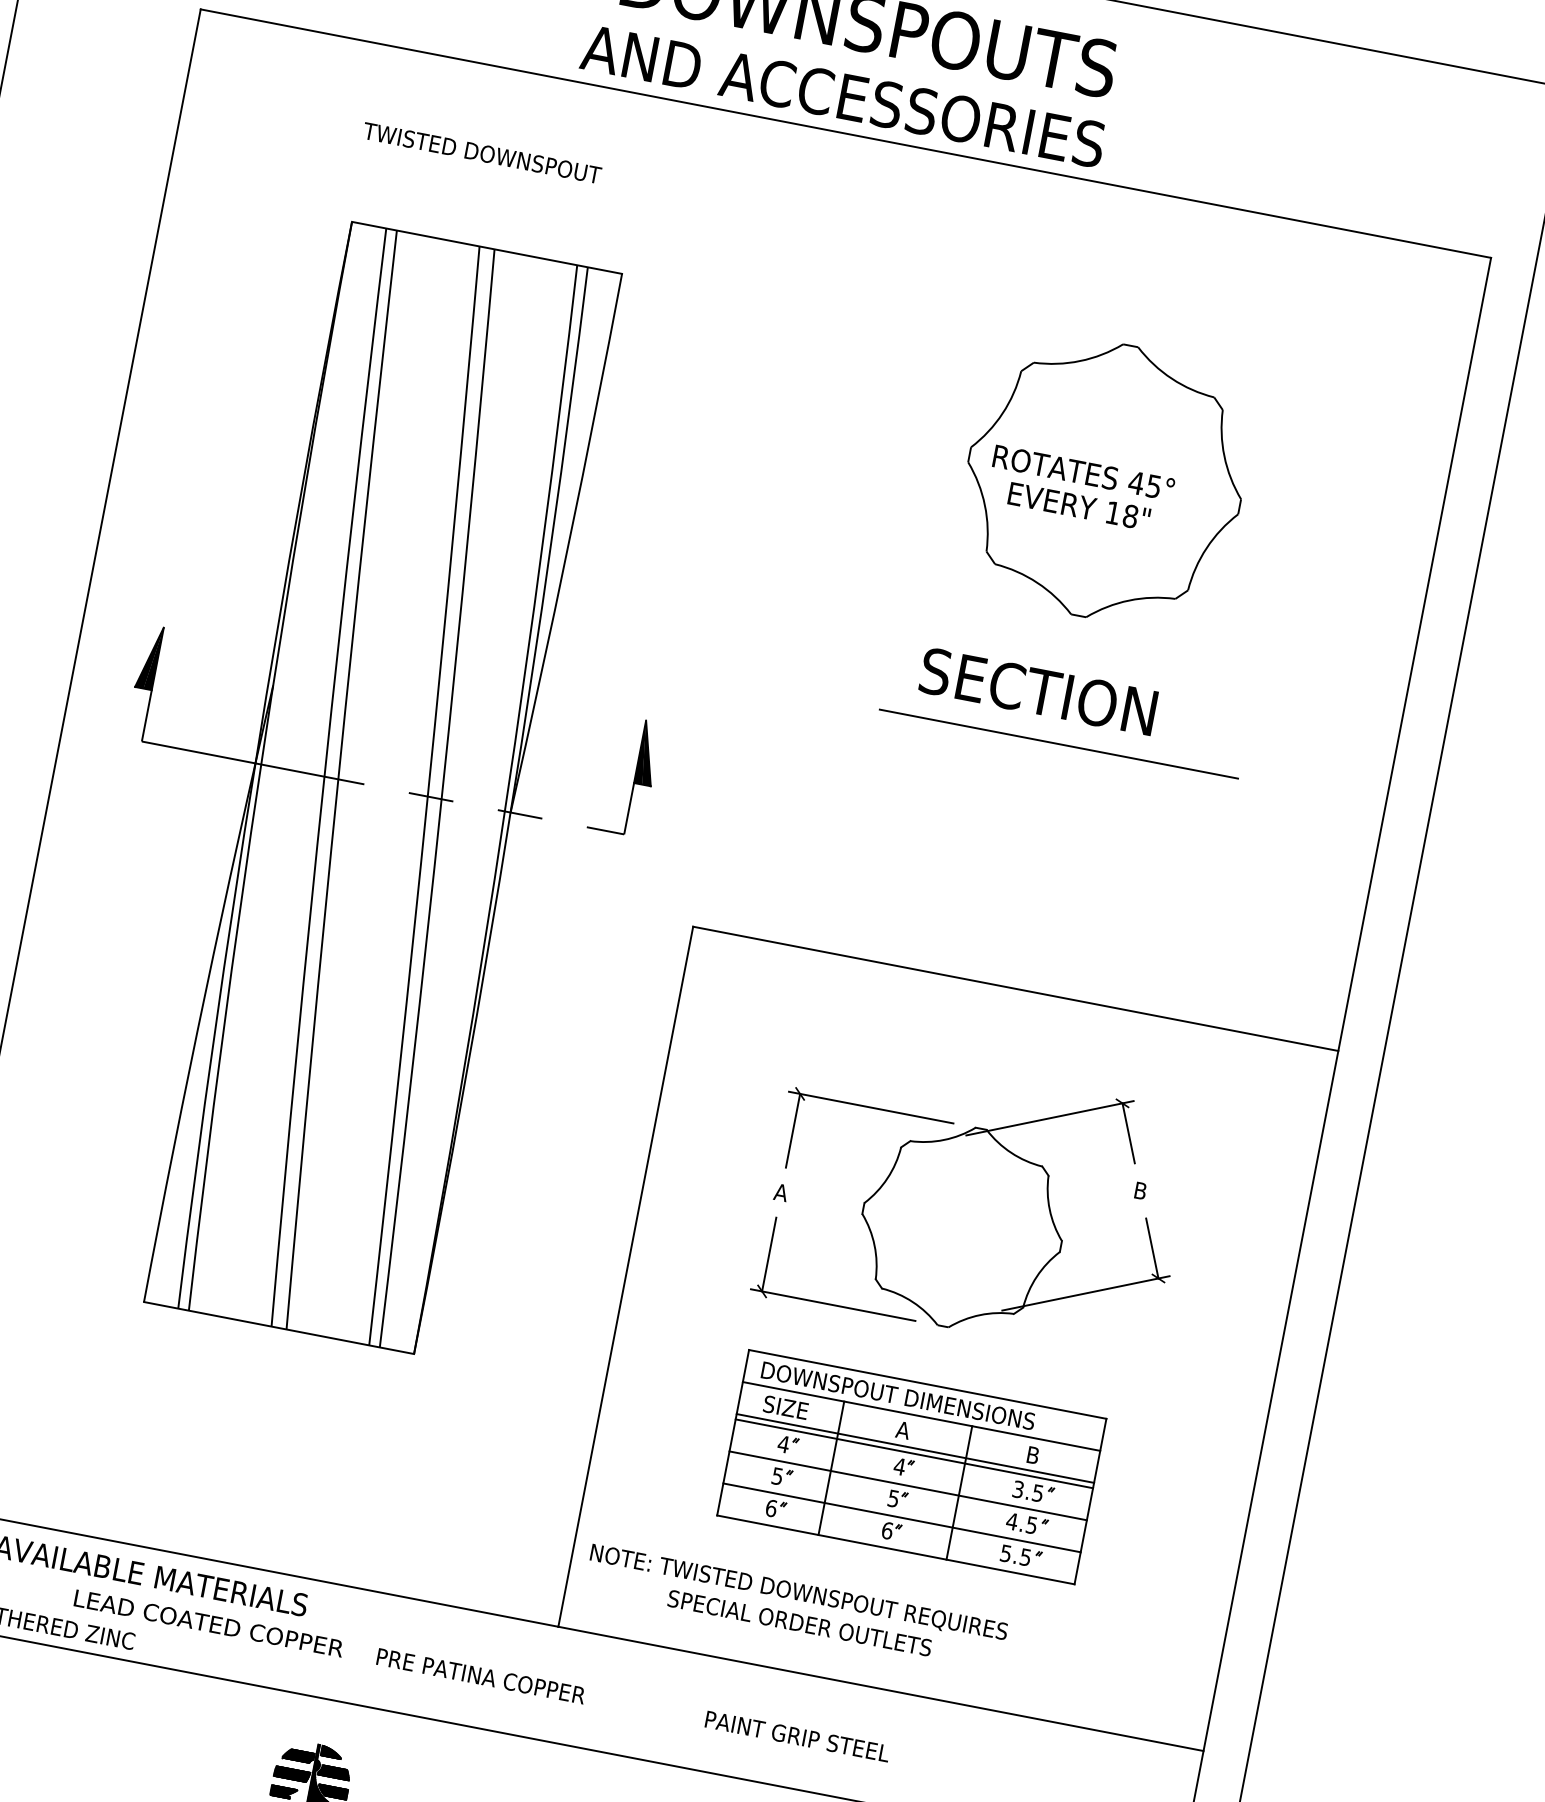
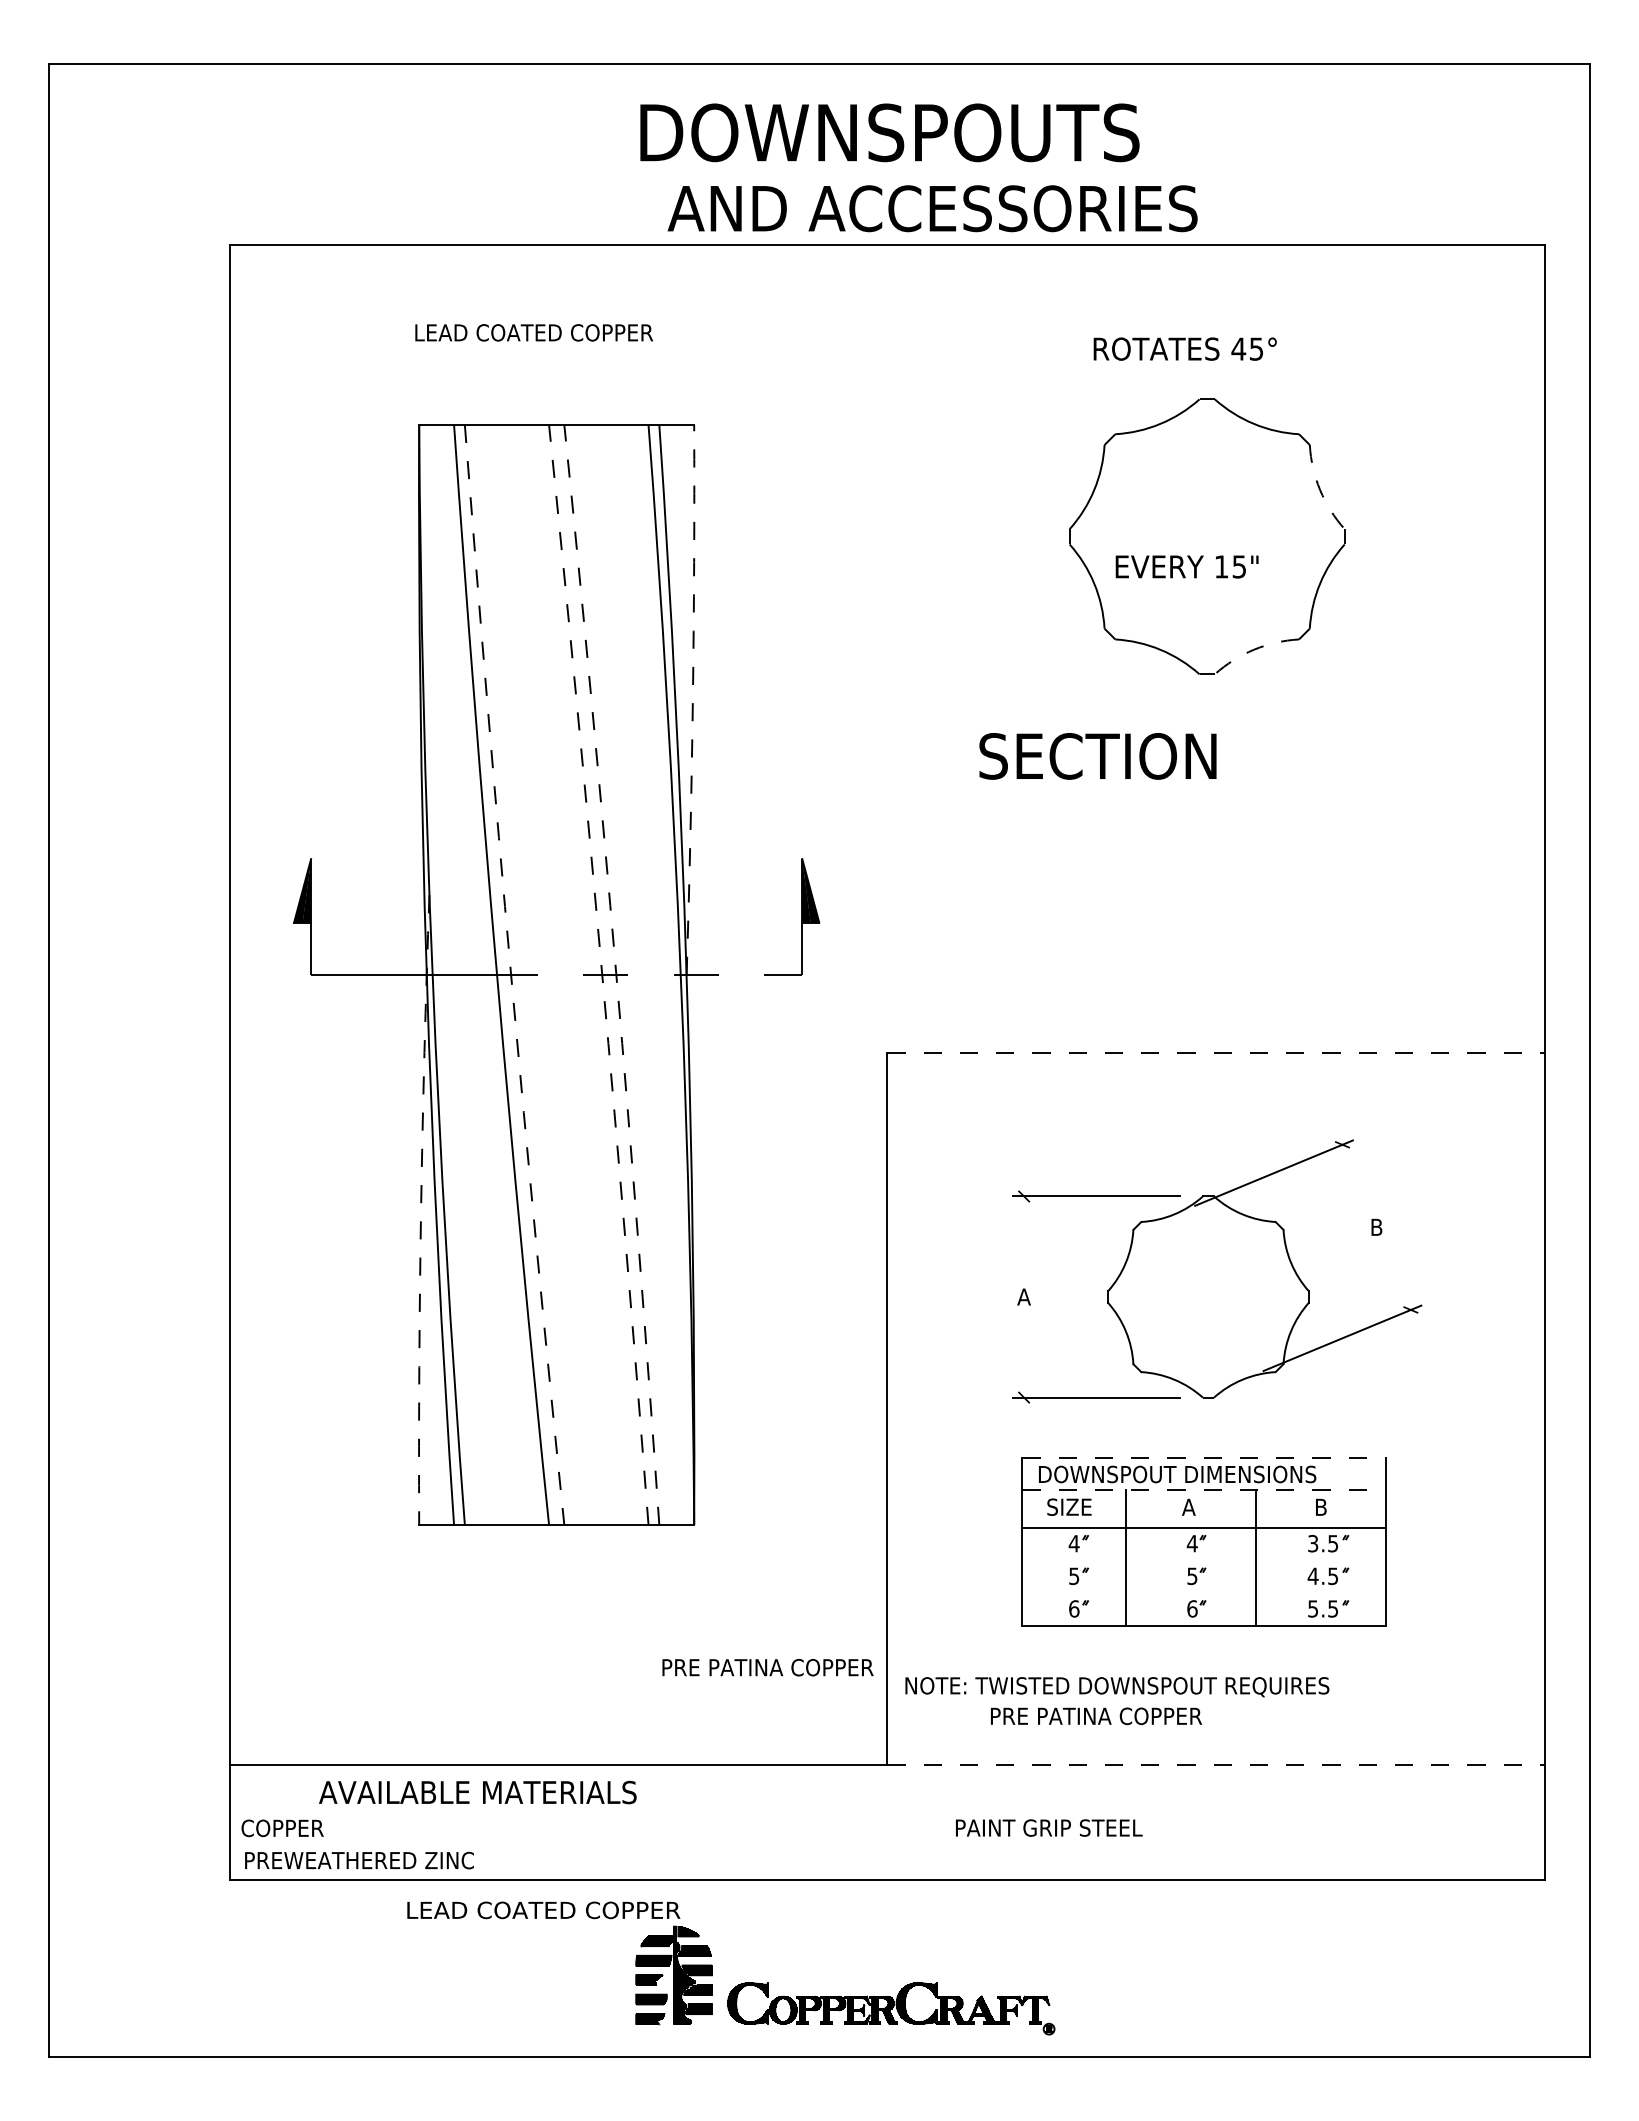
text: (843, 96) -> (932, 208), moved
text: (481, 152) -> (533, 332), TWISTED DOWNSPOUT -> LEAD COATED COPPER
arc: (1224, 456) -> (1320, 490), solid -> dashed
text: (1083, 472) -> (1184, 348), moved
text: (1130, 516) -> (1239, 566), 18" -> 15"
arc: (568, 543) -> (692, 699), solid -> dashed
arc: (1128, 600) -> (1253, 649), solid -> dashed
text: (1037, 691) -> (1097, 756), moved
line: (1058, 744) -> (1211, 804), removed
arc: (338, 779) -> (511, 975), solid -> dashed
arc: (428, 796) -> (602, 974), solid -> dashed
arc: (441, 798) -> (616, 974), solid -> dashed
line: (1015, 988) -> (1215, 1052), solid -> dashed
arc: (205, 992) -> (421, 1209), solid -> dashed
line: (793, 1130) -> (1024, 1233), removed
line: (1128, 1132) -> (1353, 1172), removed
line: (1151, 1248) -> (1398, 1281), removed
line: (769, 1254) -> (1024, 1359), removed
line: (927, 1384) -> (1204, 1457), solid -> dashed
line: (921, 1416) -> (1204, 1490), solid -> dashed
line: (915, 1448) -> (1204, 1522), removed
line: (908, 1485) -> (1204, 1560), removed
line: (902, 1517) -> (1204, 1593), removed
text: (208, 1623) -> (543, 1910), moved
text: (799, 1623) -> (1123, 1716), SPECIAL ORDER OUTLETS -> PRE PATINA COPPER
text: (480, 1676) -> (767, 1667), moved
line: (880, 1688) -> (1215, 1765), solid -> dashed
text: (798, 1736) -> (1049, 1827), moved

